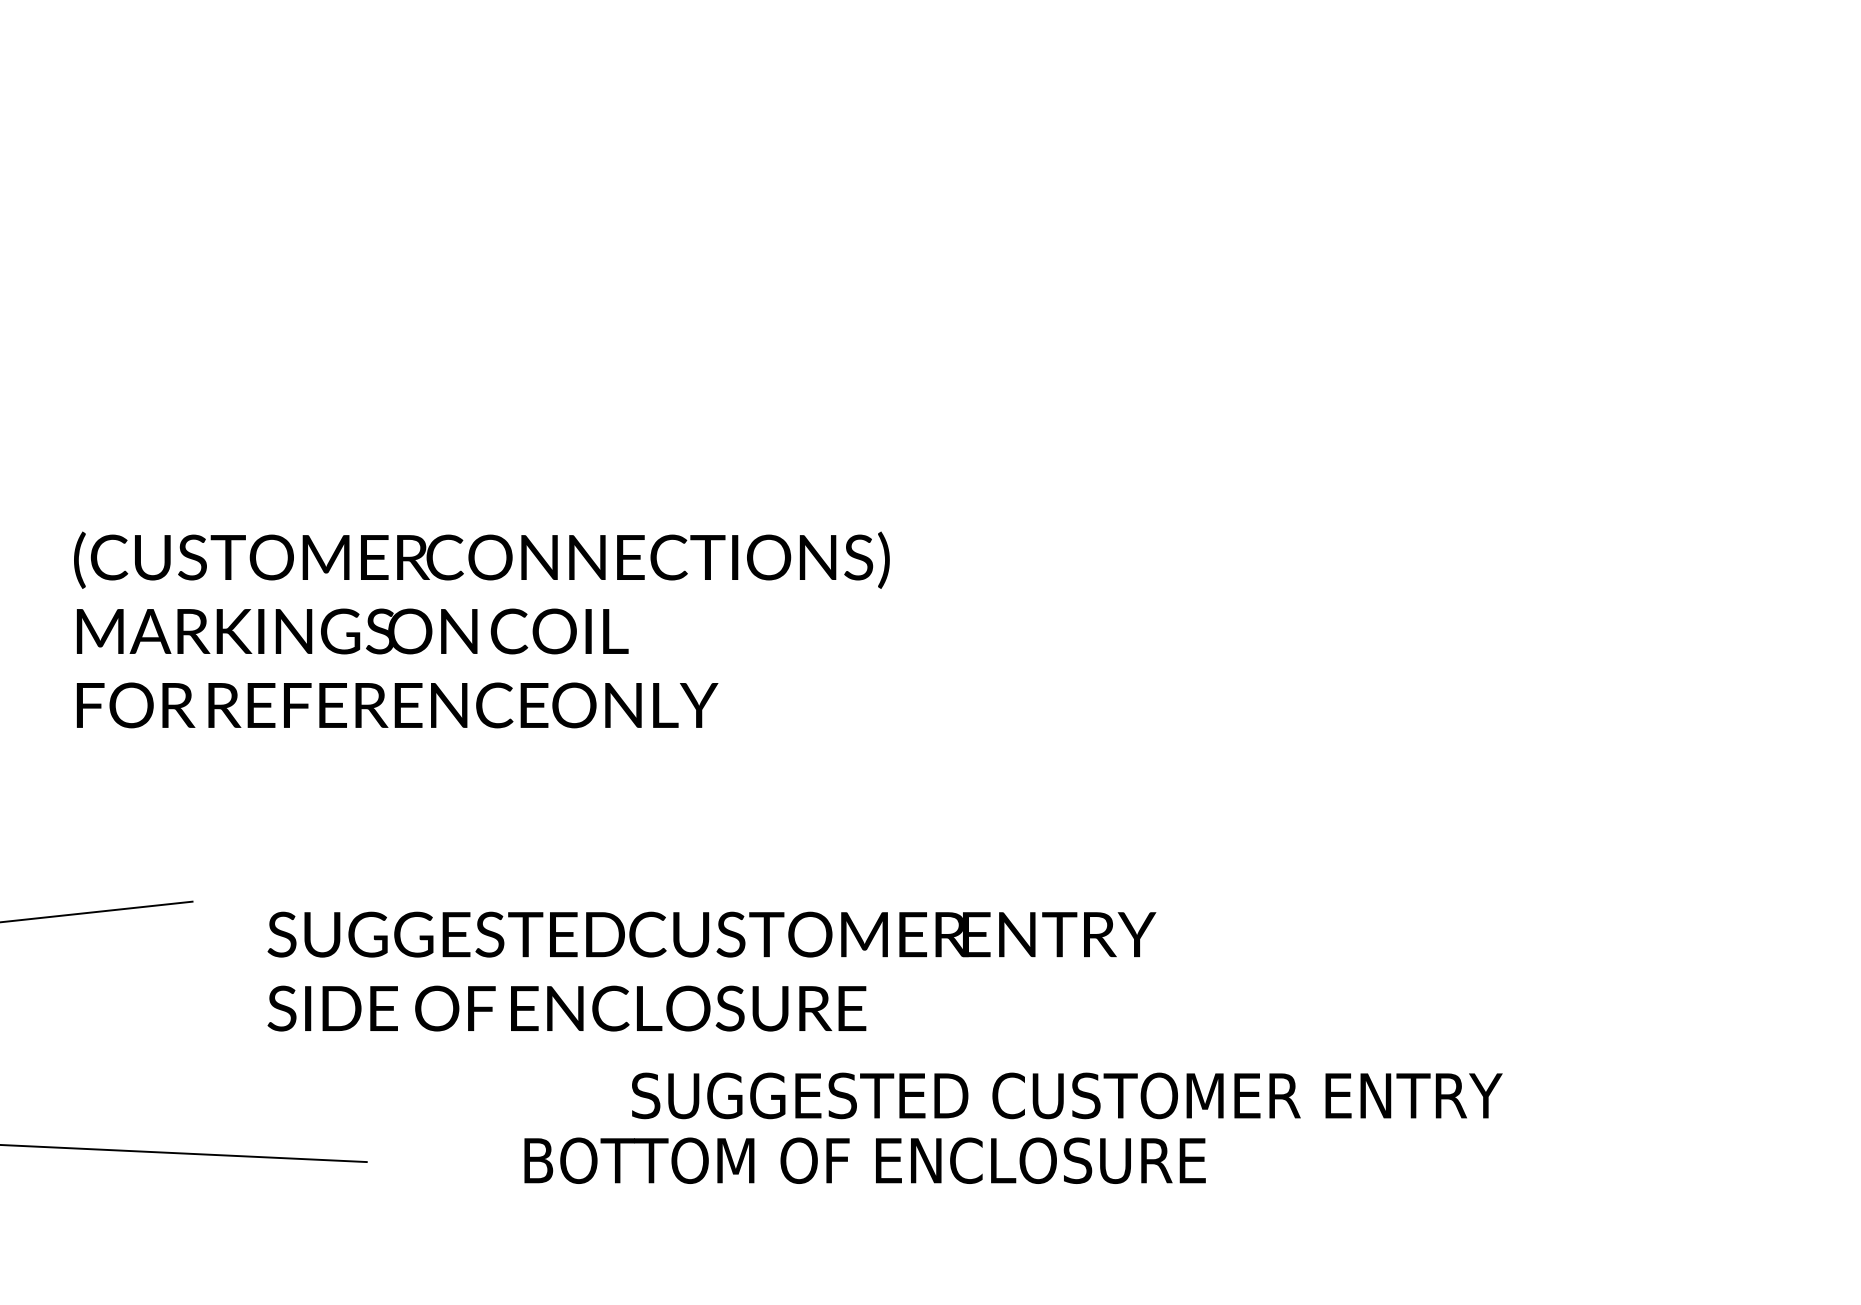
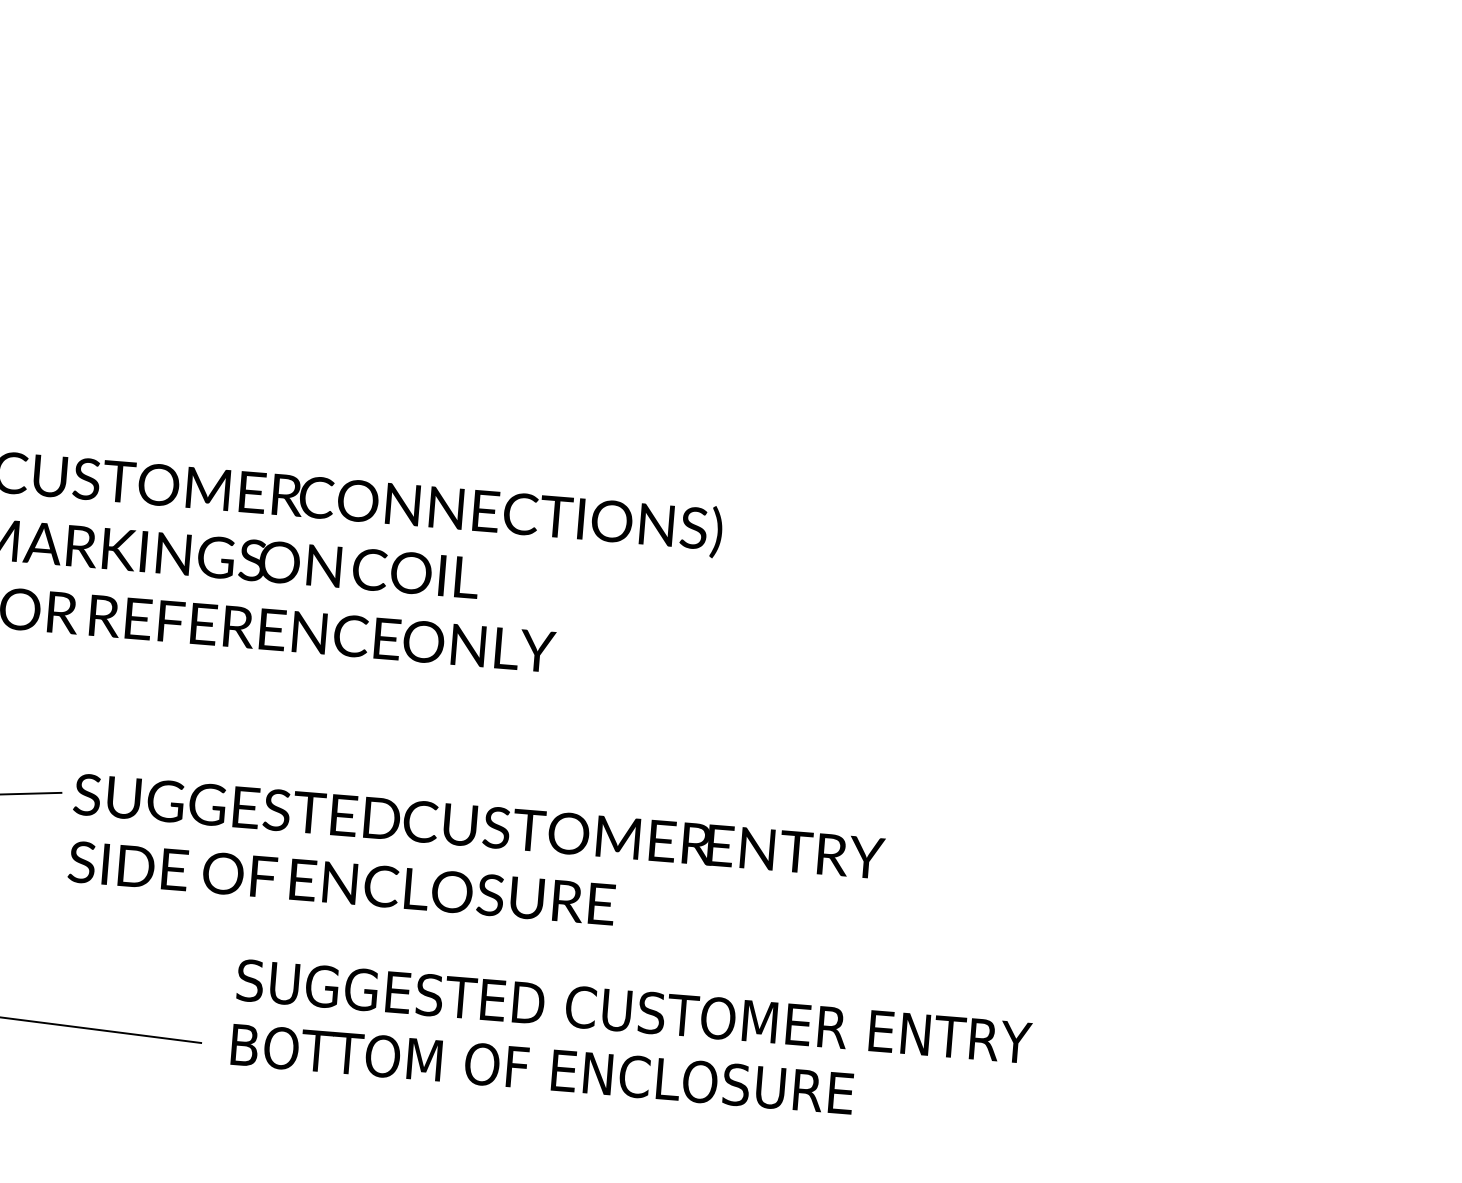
text: (711, 971) -> (476, 860), moved
text: (1067, 1095) -> (634, 1011), moved
text: (864, 1160) -> (541, 1068), moved

